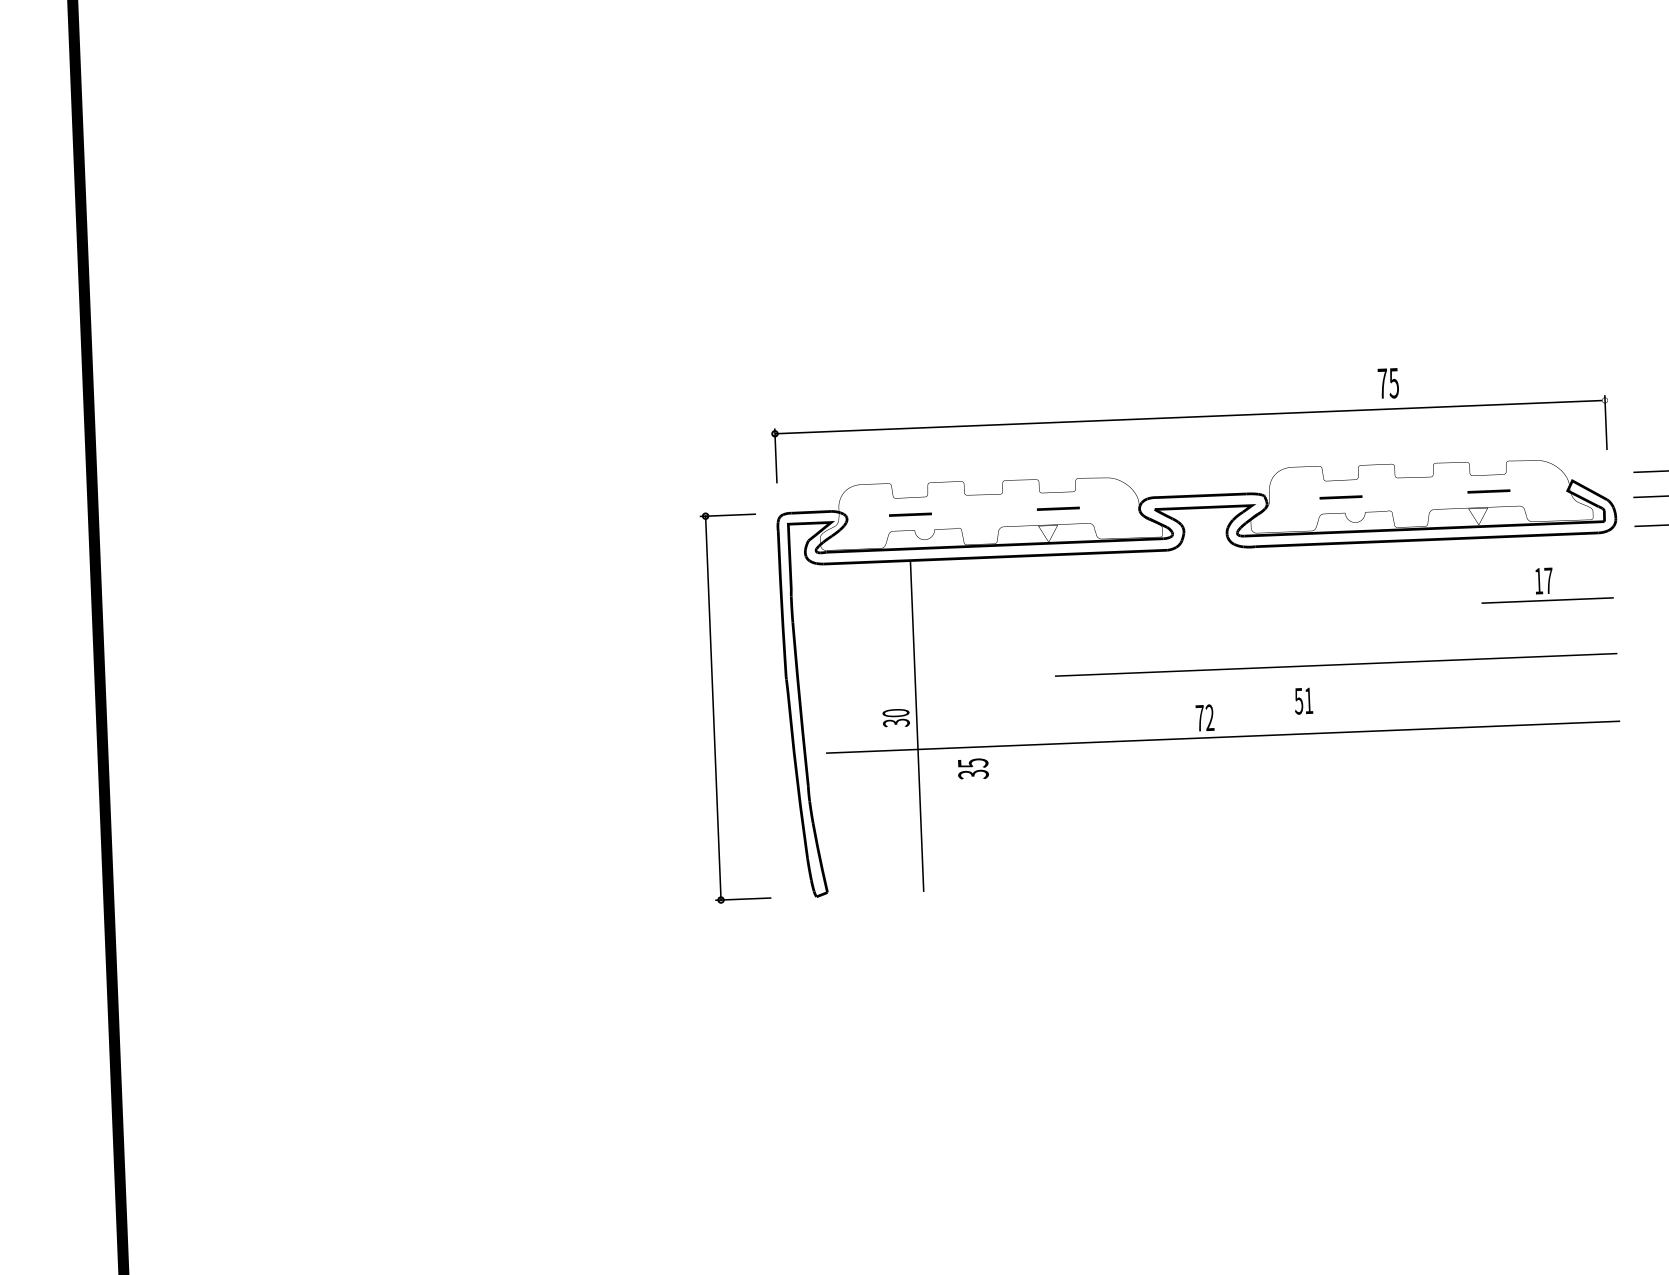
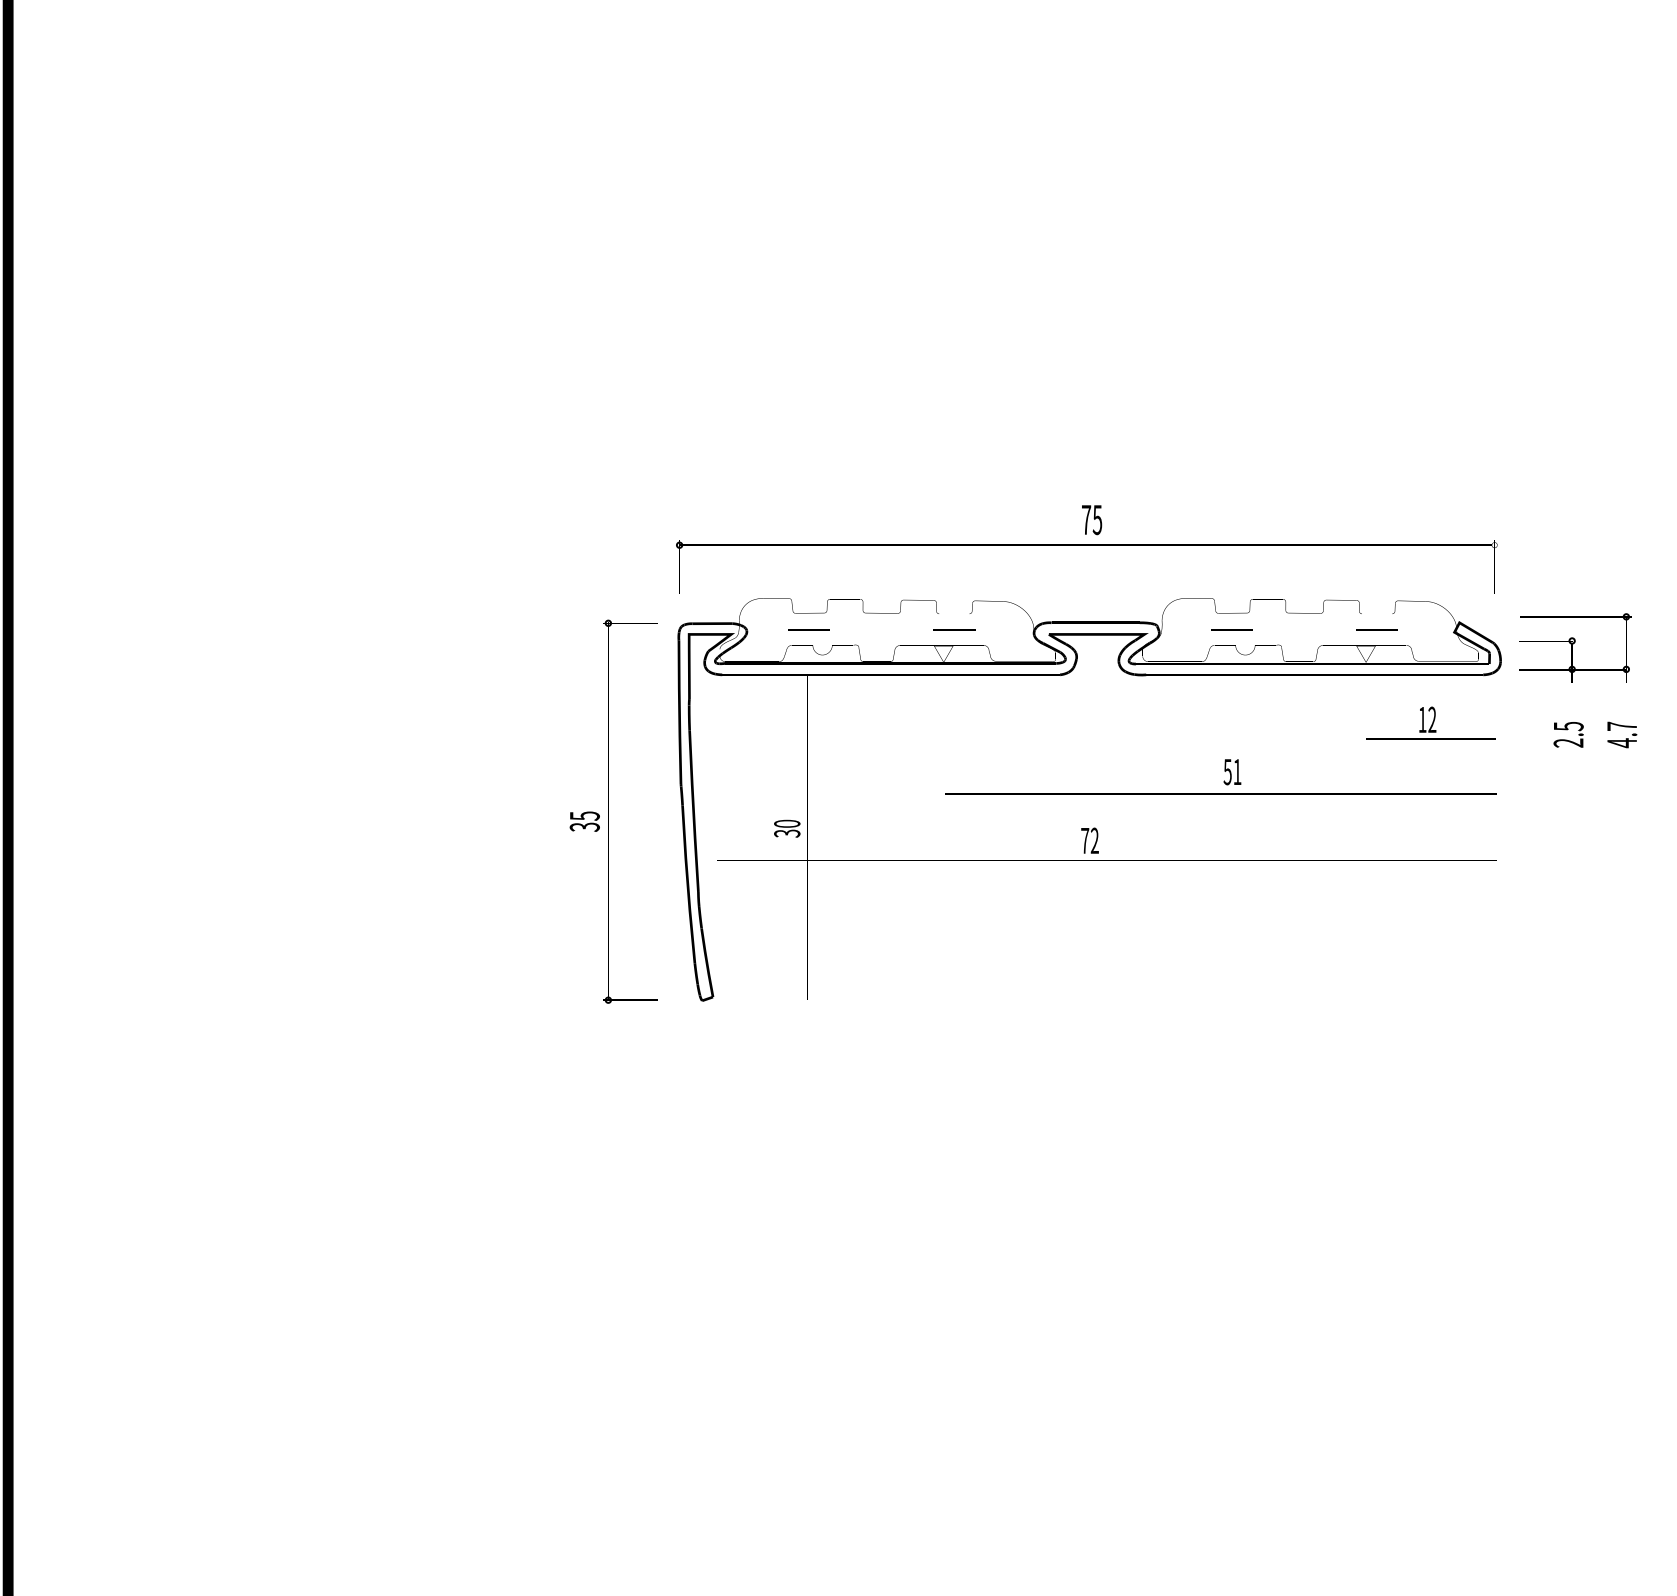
text: (1388, 383) -> (1092, 520), moved
text: (1548, 580) -> (1432, 719), 17 -> 12
text: (1303, 701) -> (1232, 772), moved
text: (972, 768) -> (584, 821), moved

